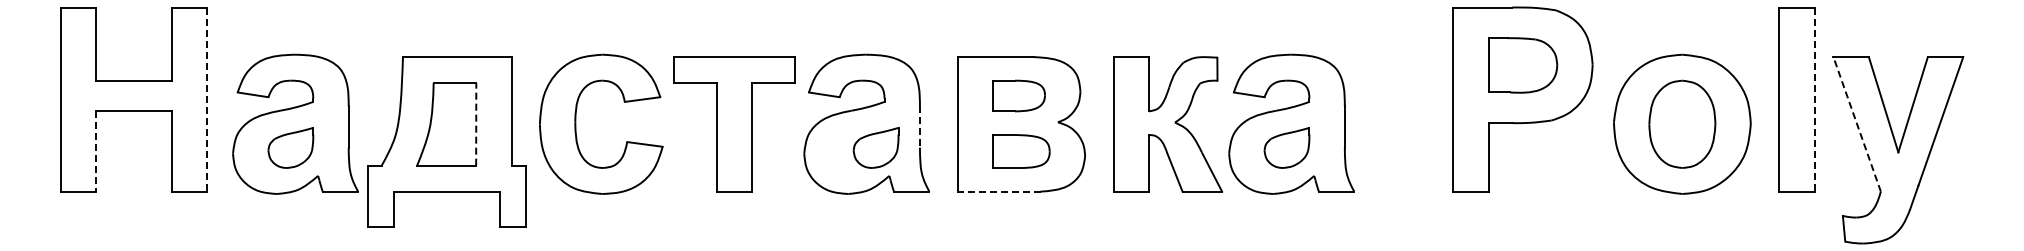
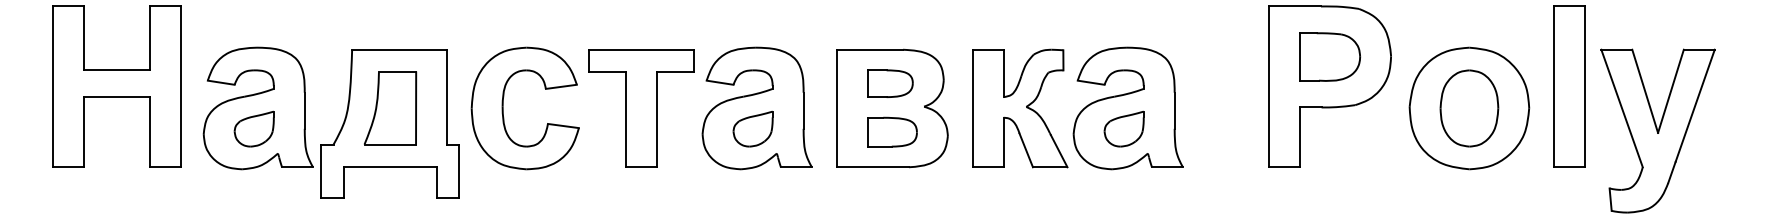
line: (207, 100) -> (181, 87), dashed -> solid
line: (1814, 100) -> (1584, 87), dashed -> solid
line: (476, 123) -> (416, 107), dashed -> solid
line: (1857, 123) -> (1622, 107), dashed -> solid
line: (919, 126) -> (803, 110), dashed -> solid
part: (875, 147) -> (752, 128), moved
line: (96, 152) -> (84, 133), dashed -> solid
line: (998, 191) -> (872, 167), dashed -> solid

